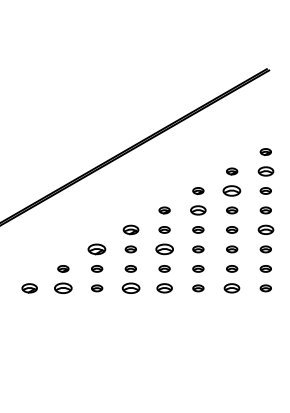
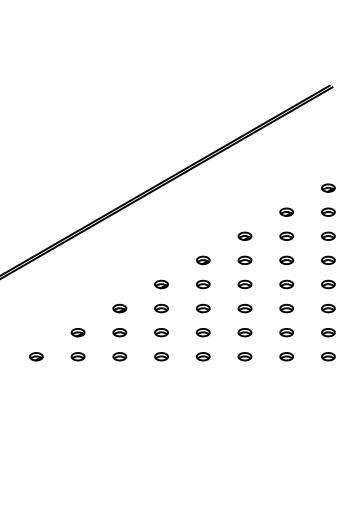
part: (265, 171) -> (327, 212), size x0.71
part: (232, 190) -> (287, 235), size x0.62
part: (198, 210) -> (245, 260), size x0.71
part: (130, 229) -> (161, 283), size x0.71
part: (265, 229) -> (327, 283), size x0.71
part: (97, 249) -> (120, 308), size x0.62
part: (164, 249) -> (203, 308), size x0.62
part: (29, 288) -> (36, 356), size x0.71
part: (63, 288) -> (78, 356), size x0.62
part: (130, 288) -> (161, 356), size x0.62
part: (164, 288) -> (203, 356), size x0.71
part: (232, 288) -> (287, 356), size x0.71

